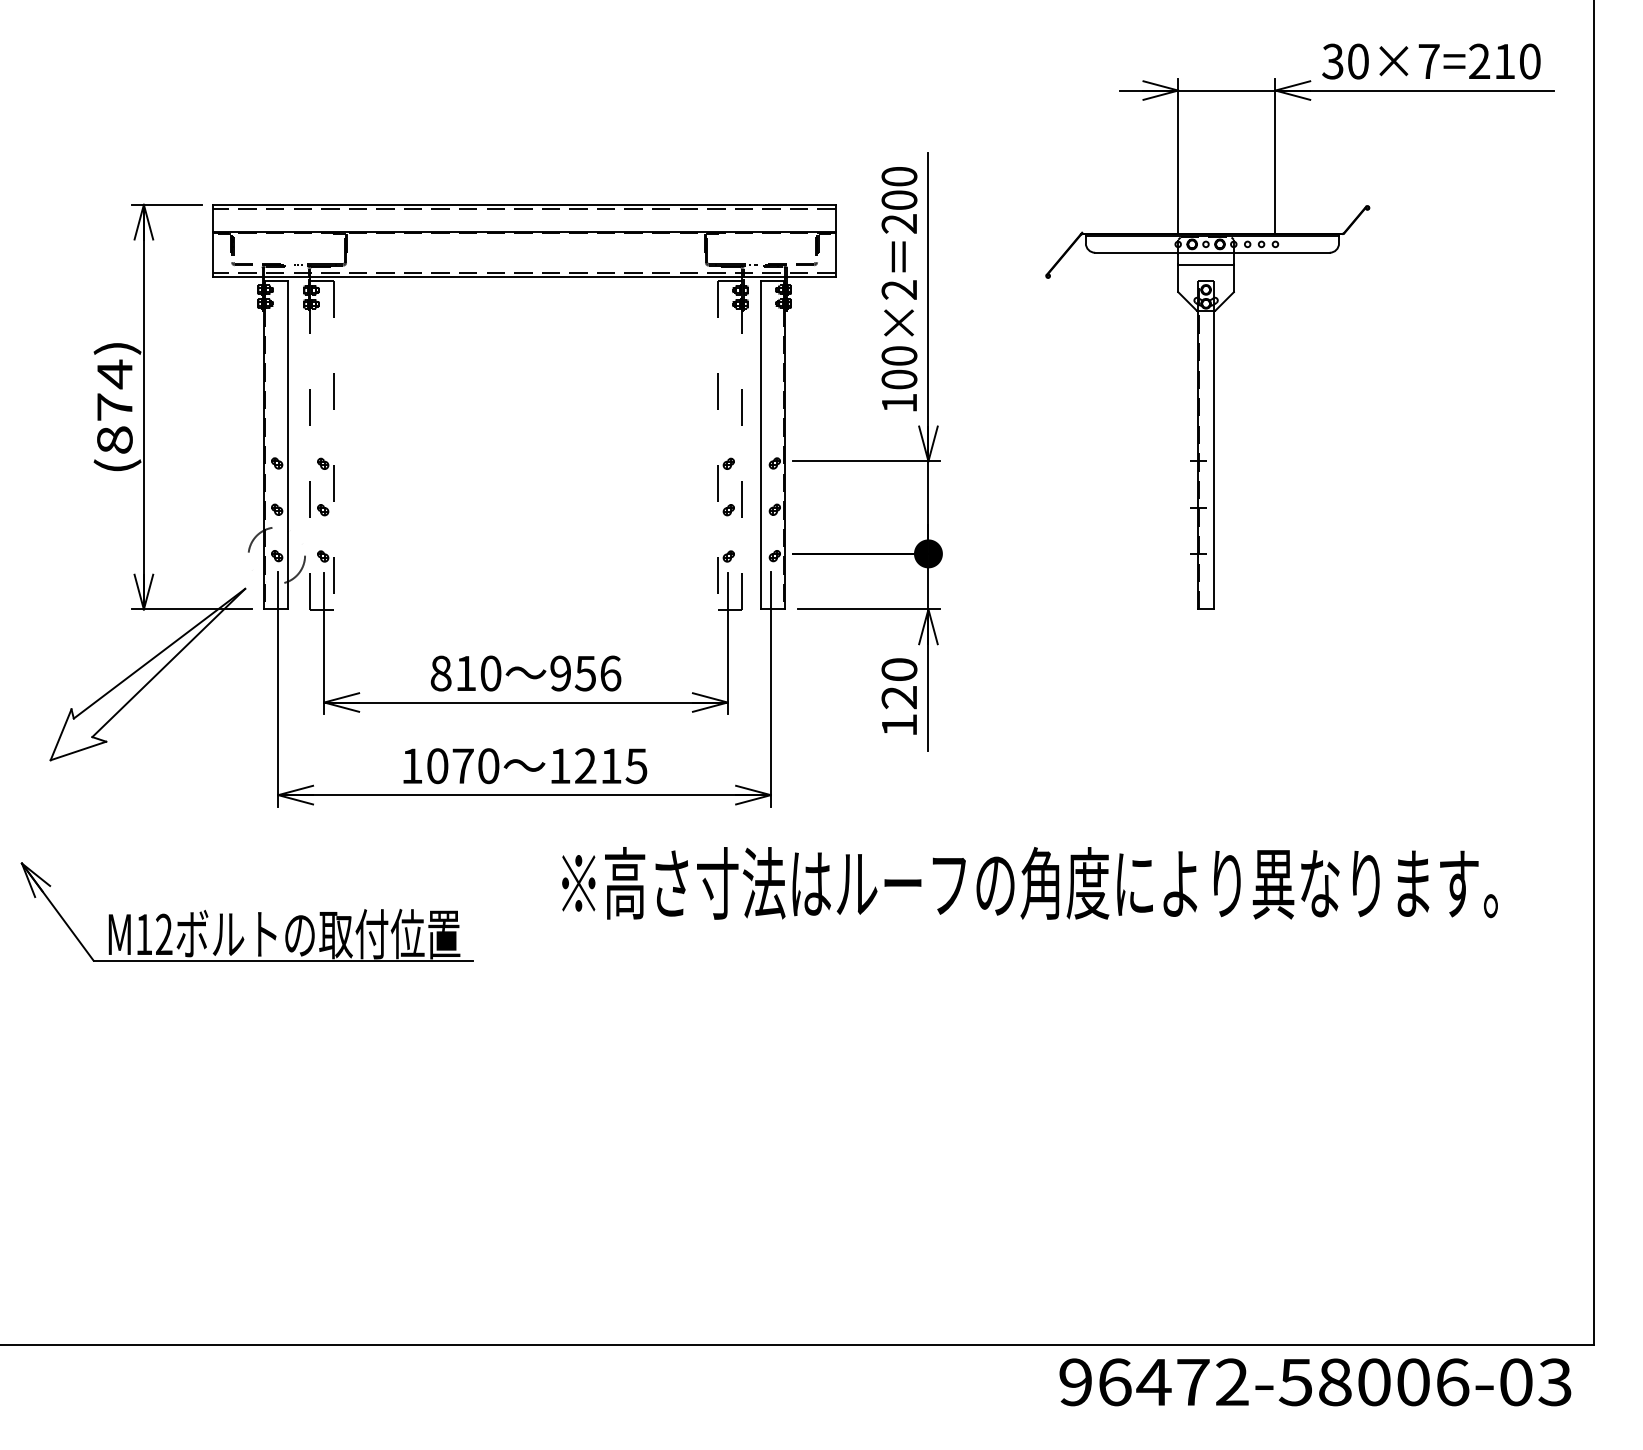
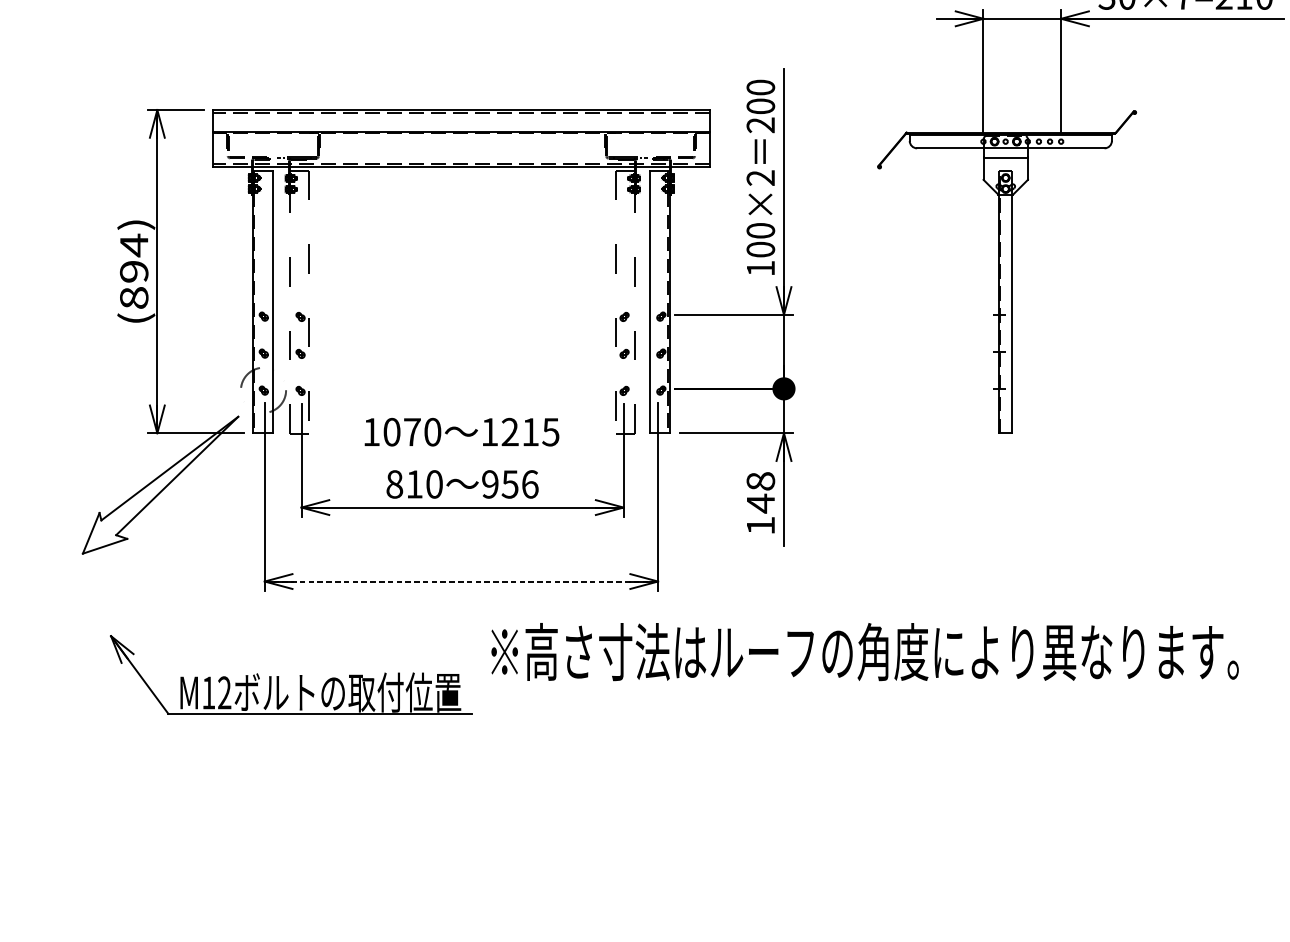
text: (114, 406) -> (133, 271), (874) -> (894)
text: (899, 684) -> (760, 493), 120 -> 148
text: (525, 766) -> (462, 432), moved
line: (525, 795) -> (462, 581), solid -> dashed
part: (258, 912) -> (300, 675), moved

